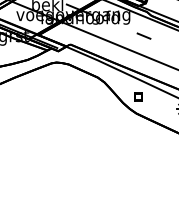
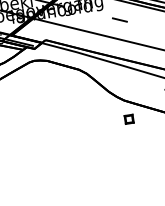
part: (138, 96) -> (129, 118), moved

